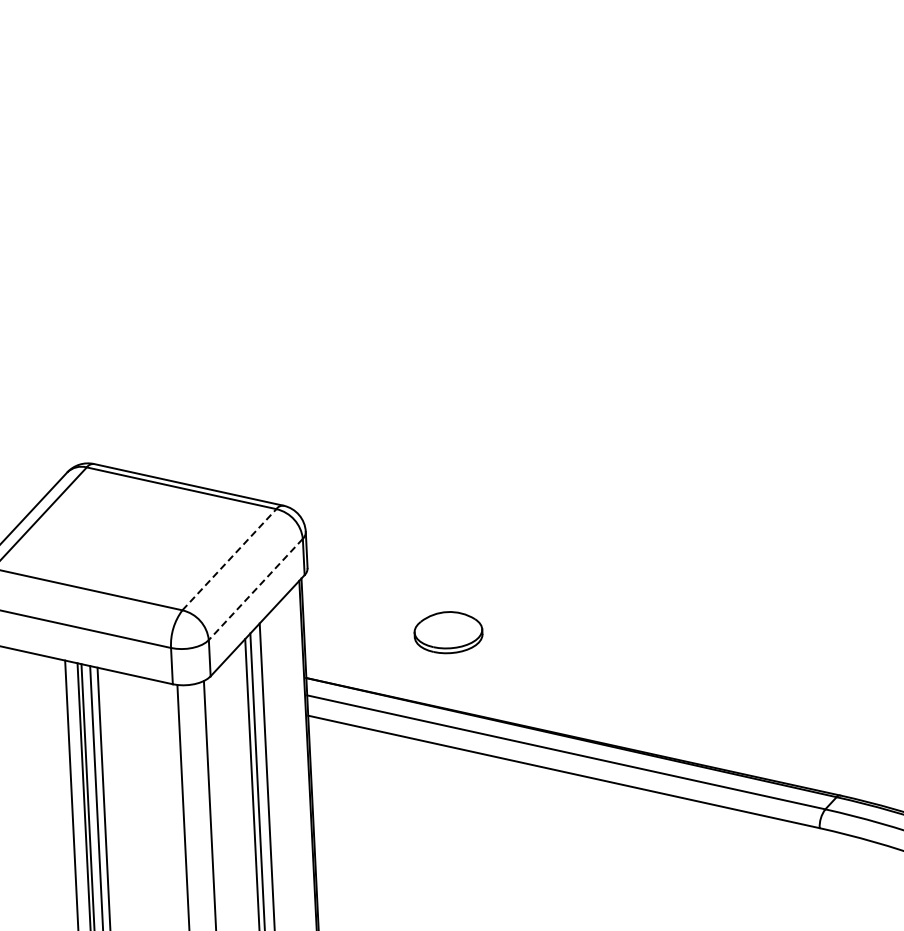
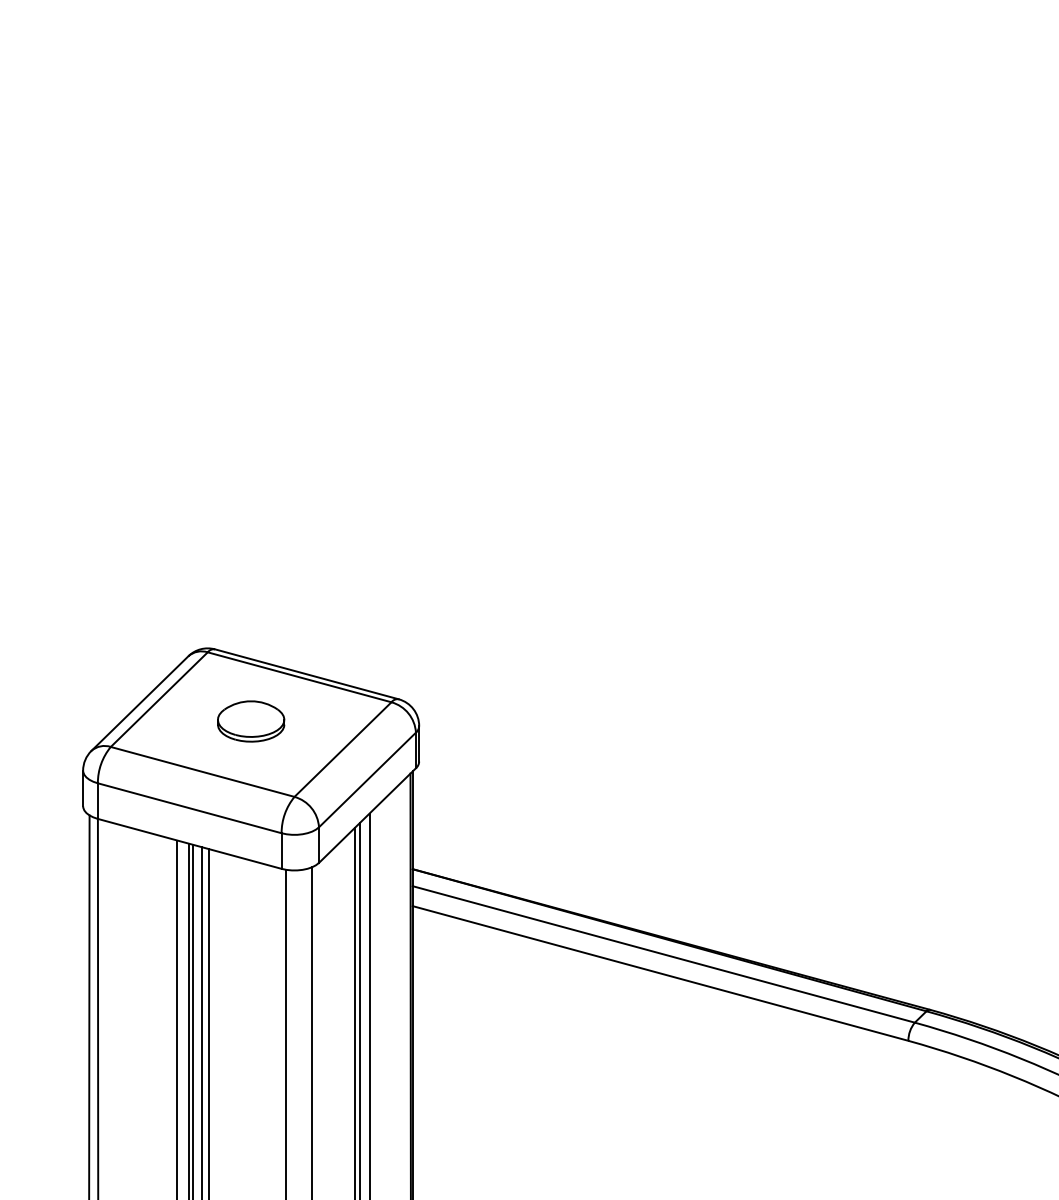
line: (229, 559) -> (343, 749), dashed -> solid
line: (255, 588) -> (367, 779), dashed -> solid
part: (448, 632) -> (251, 721), moved

